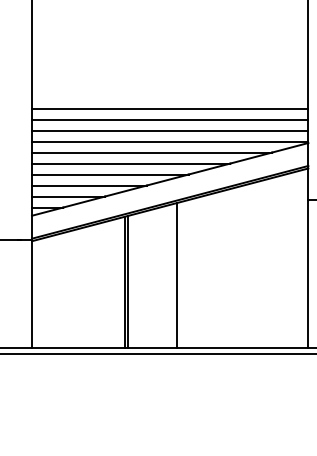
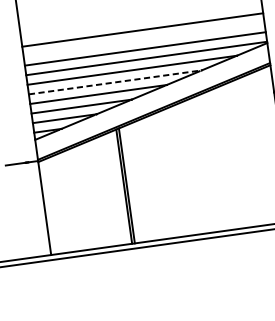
line: (170, 119) -> (144, 39), removed
line: (131, 163) -> (115, 82), solid -> dashed
line: (176, 275) -> (168, 174), removed

